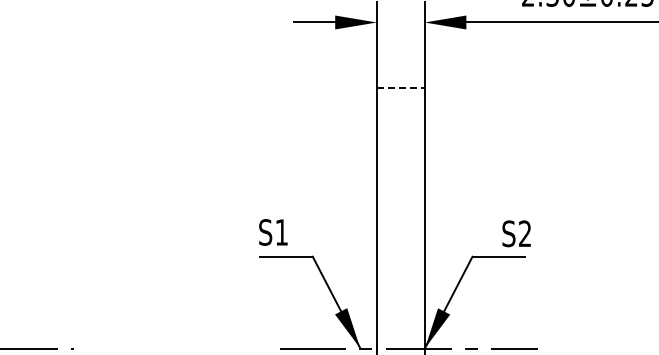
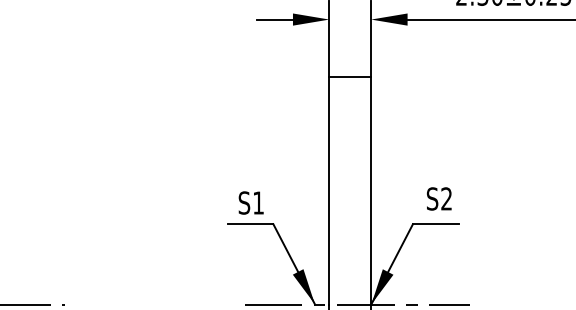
line: (400, 88) -> (350, 77), dashed -> solid
text: (273, 232) -> (251, 203), moved
text: (516, 233) -> (439, 198), moved

